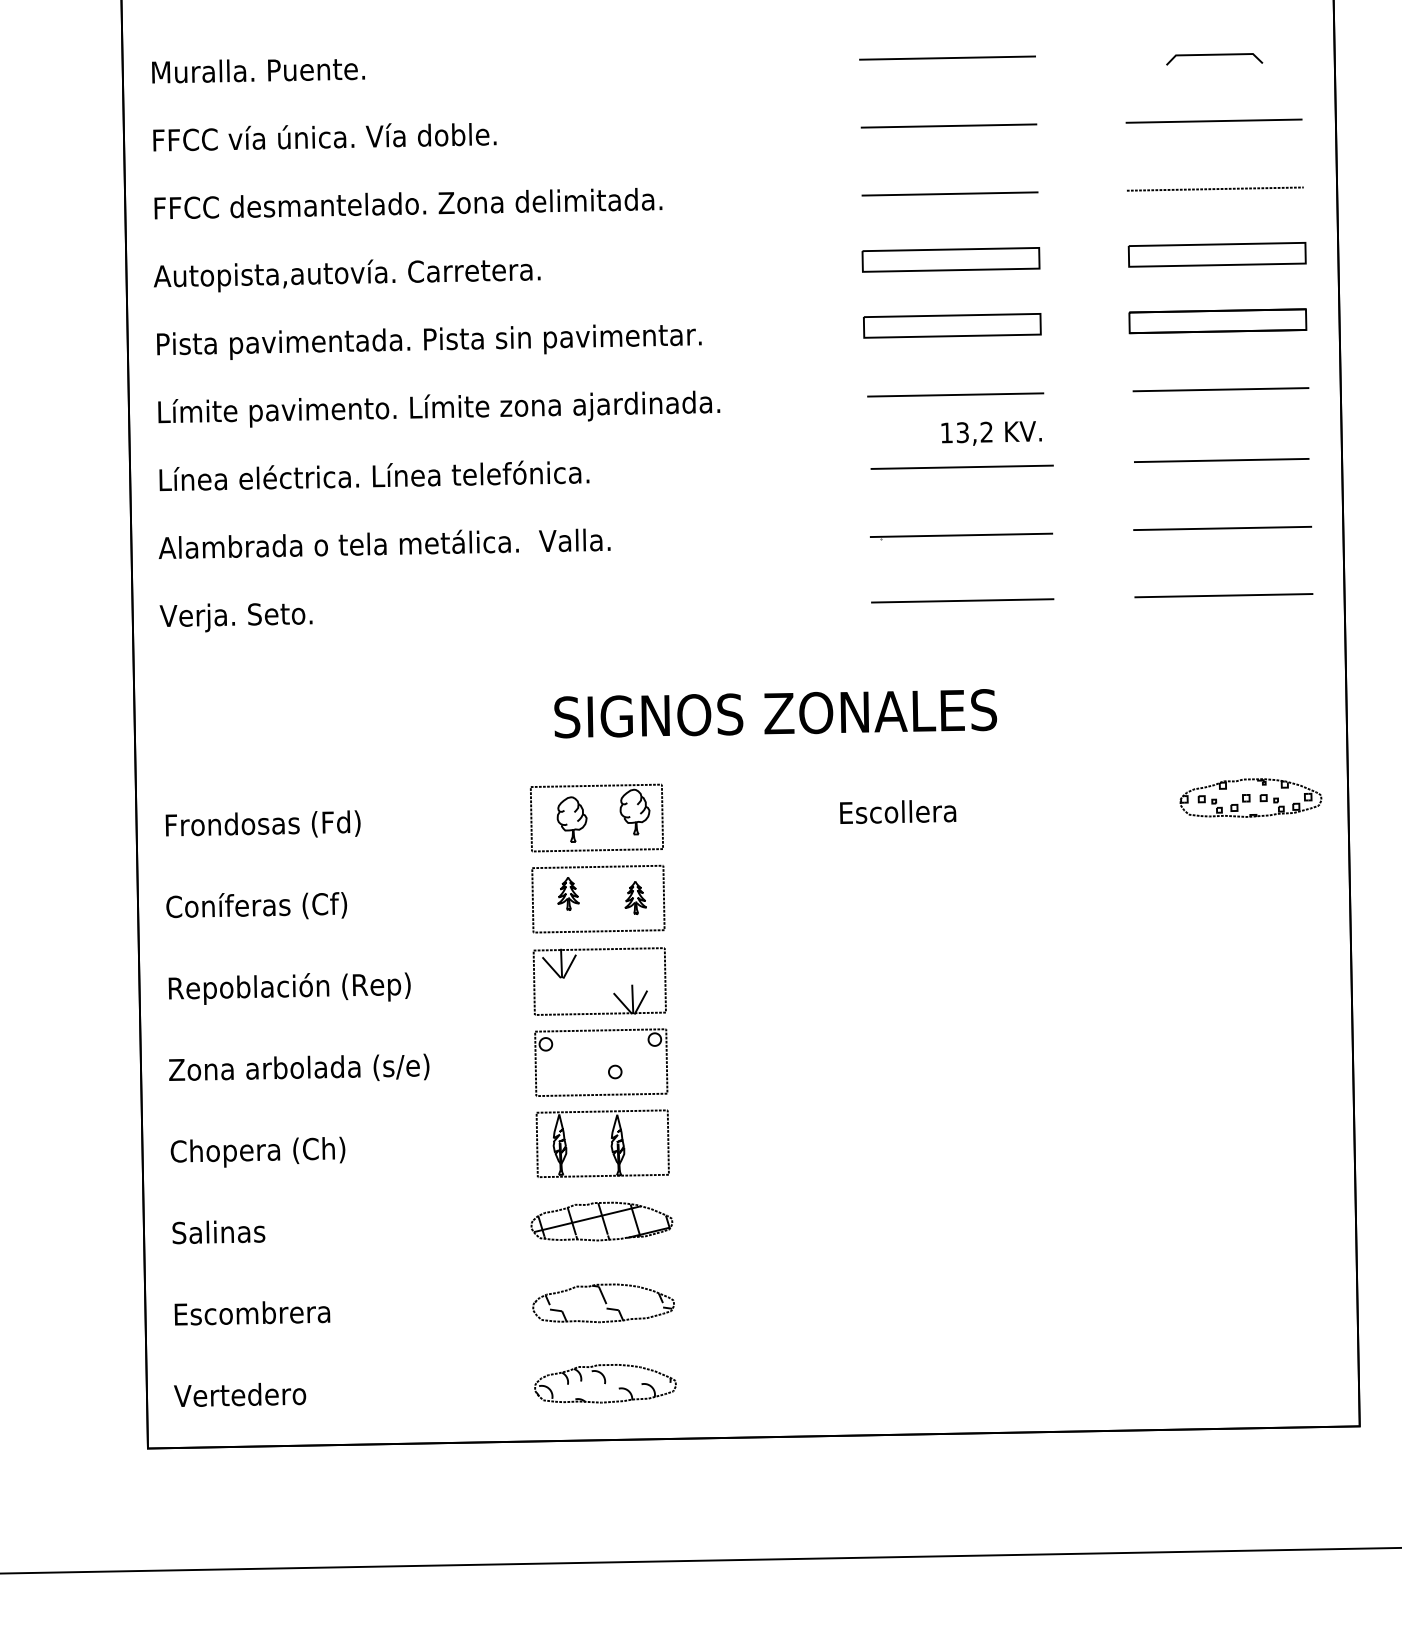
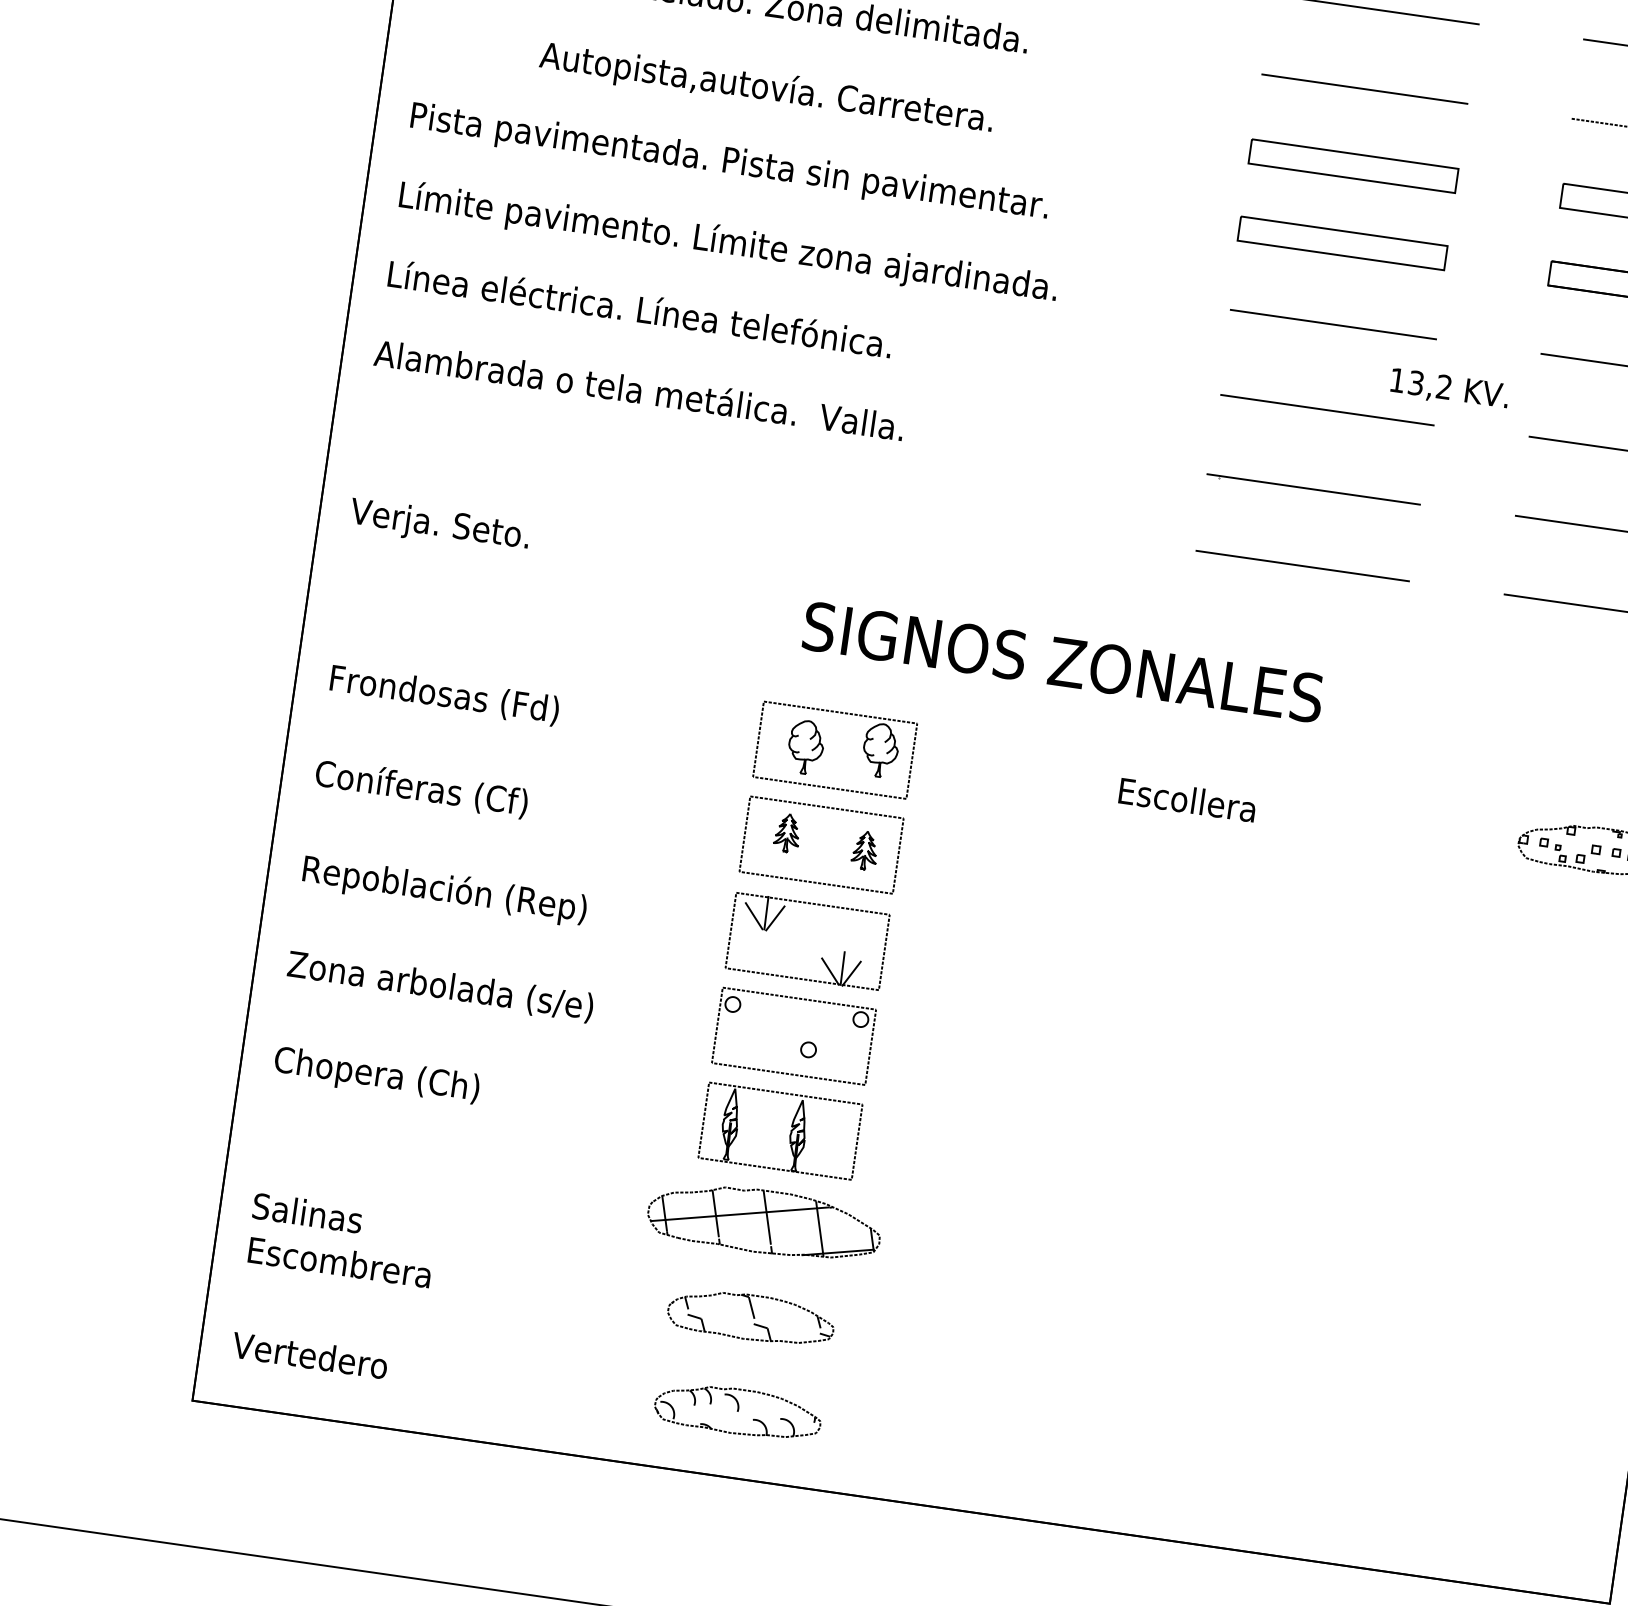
text: (347, 275) -> (766, 89), moved
text: (991, 433) -> (1449, 389), moved
text: (235, 617) -> (438, 526), moved
part: (601, 1221) -> (764, 1221), size x1.4
text: (218, 1232) -> (307, 1213), moved

